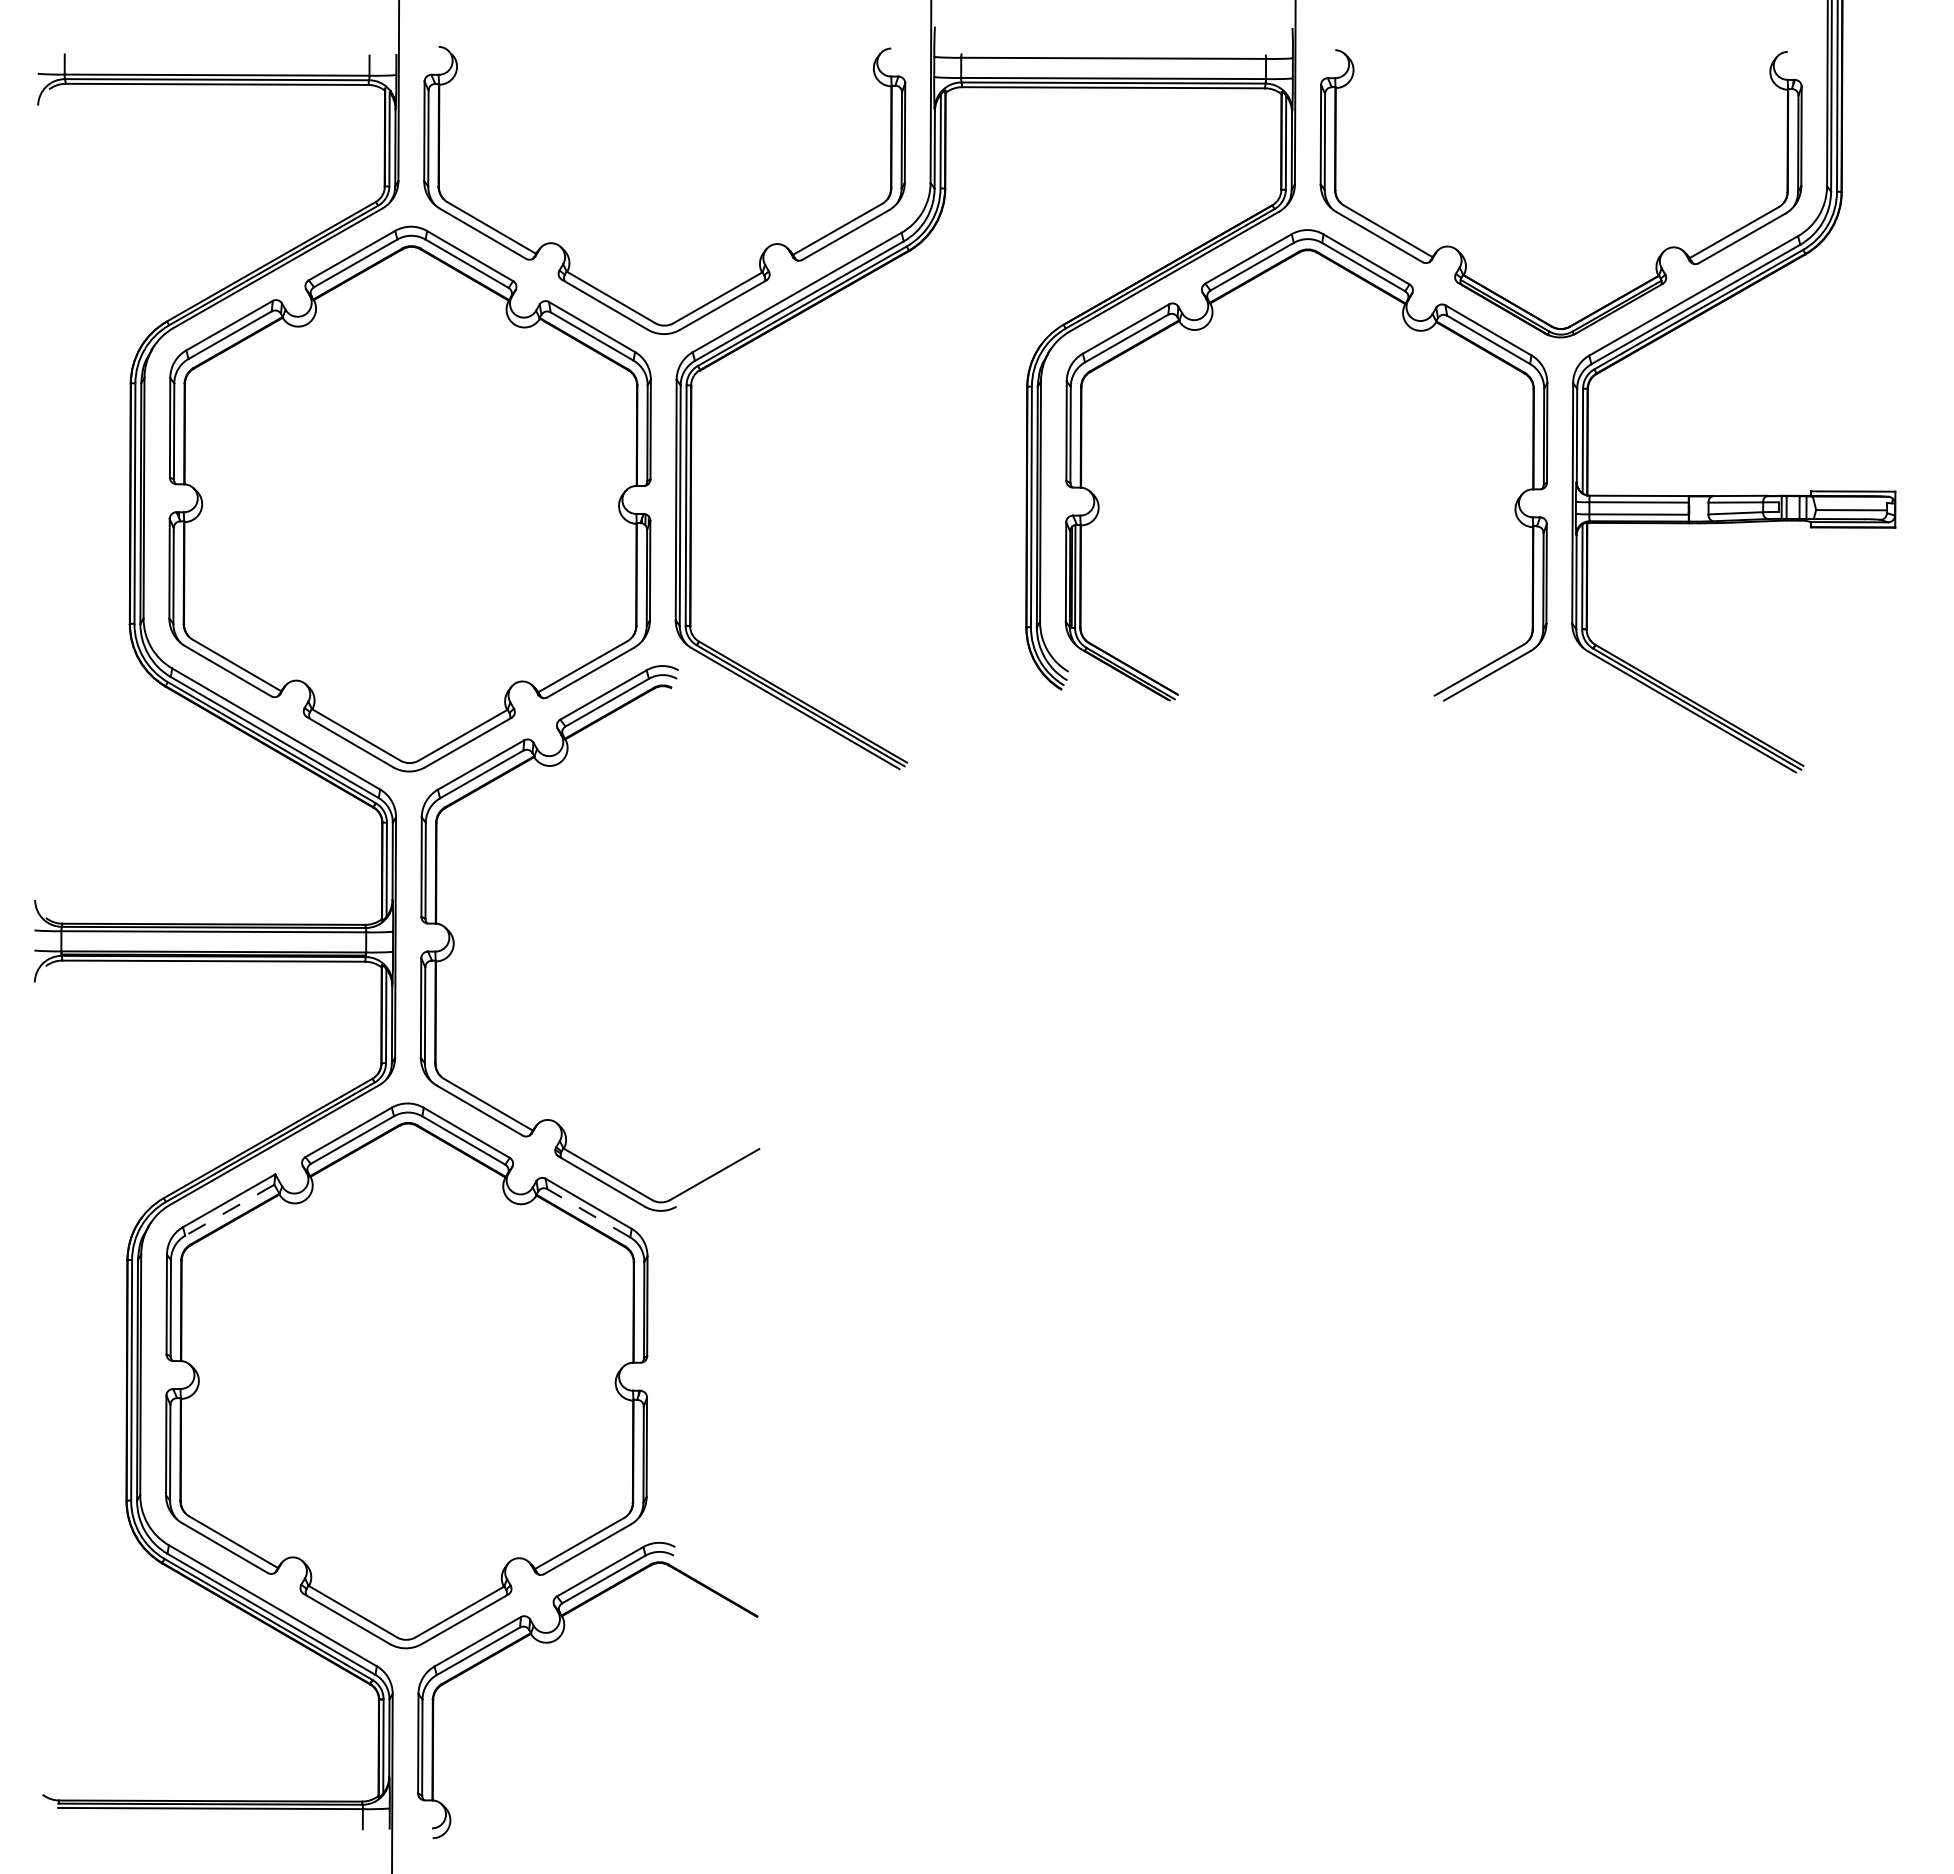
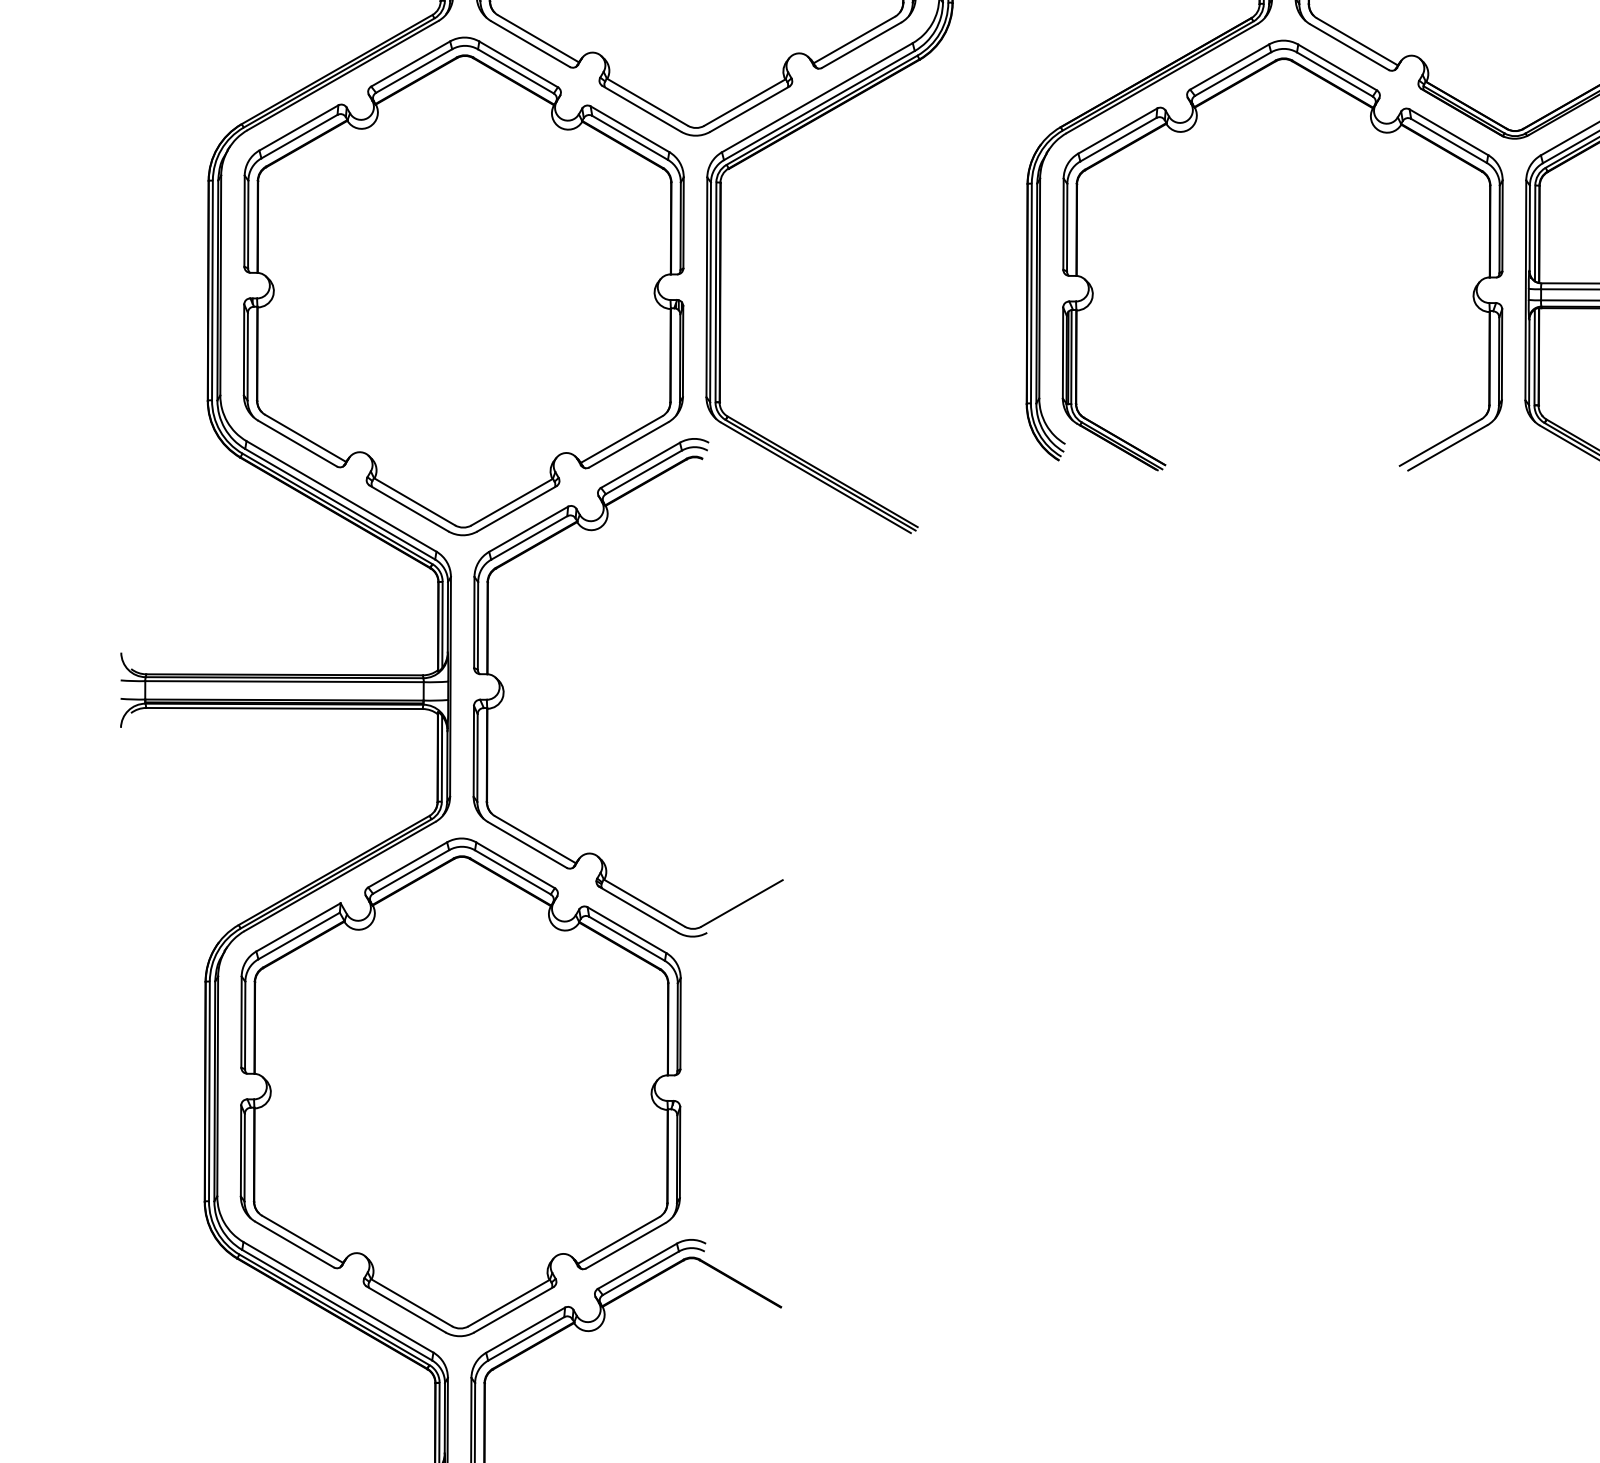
line: (229, 1210) -> (298, 936), dashed -> solid
line: (588, 1213) -> (626, 939), dashed -> solid

